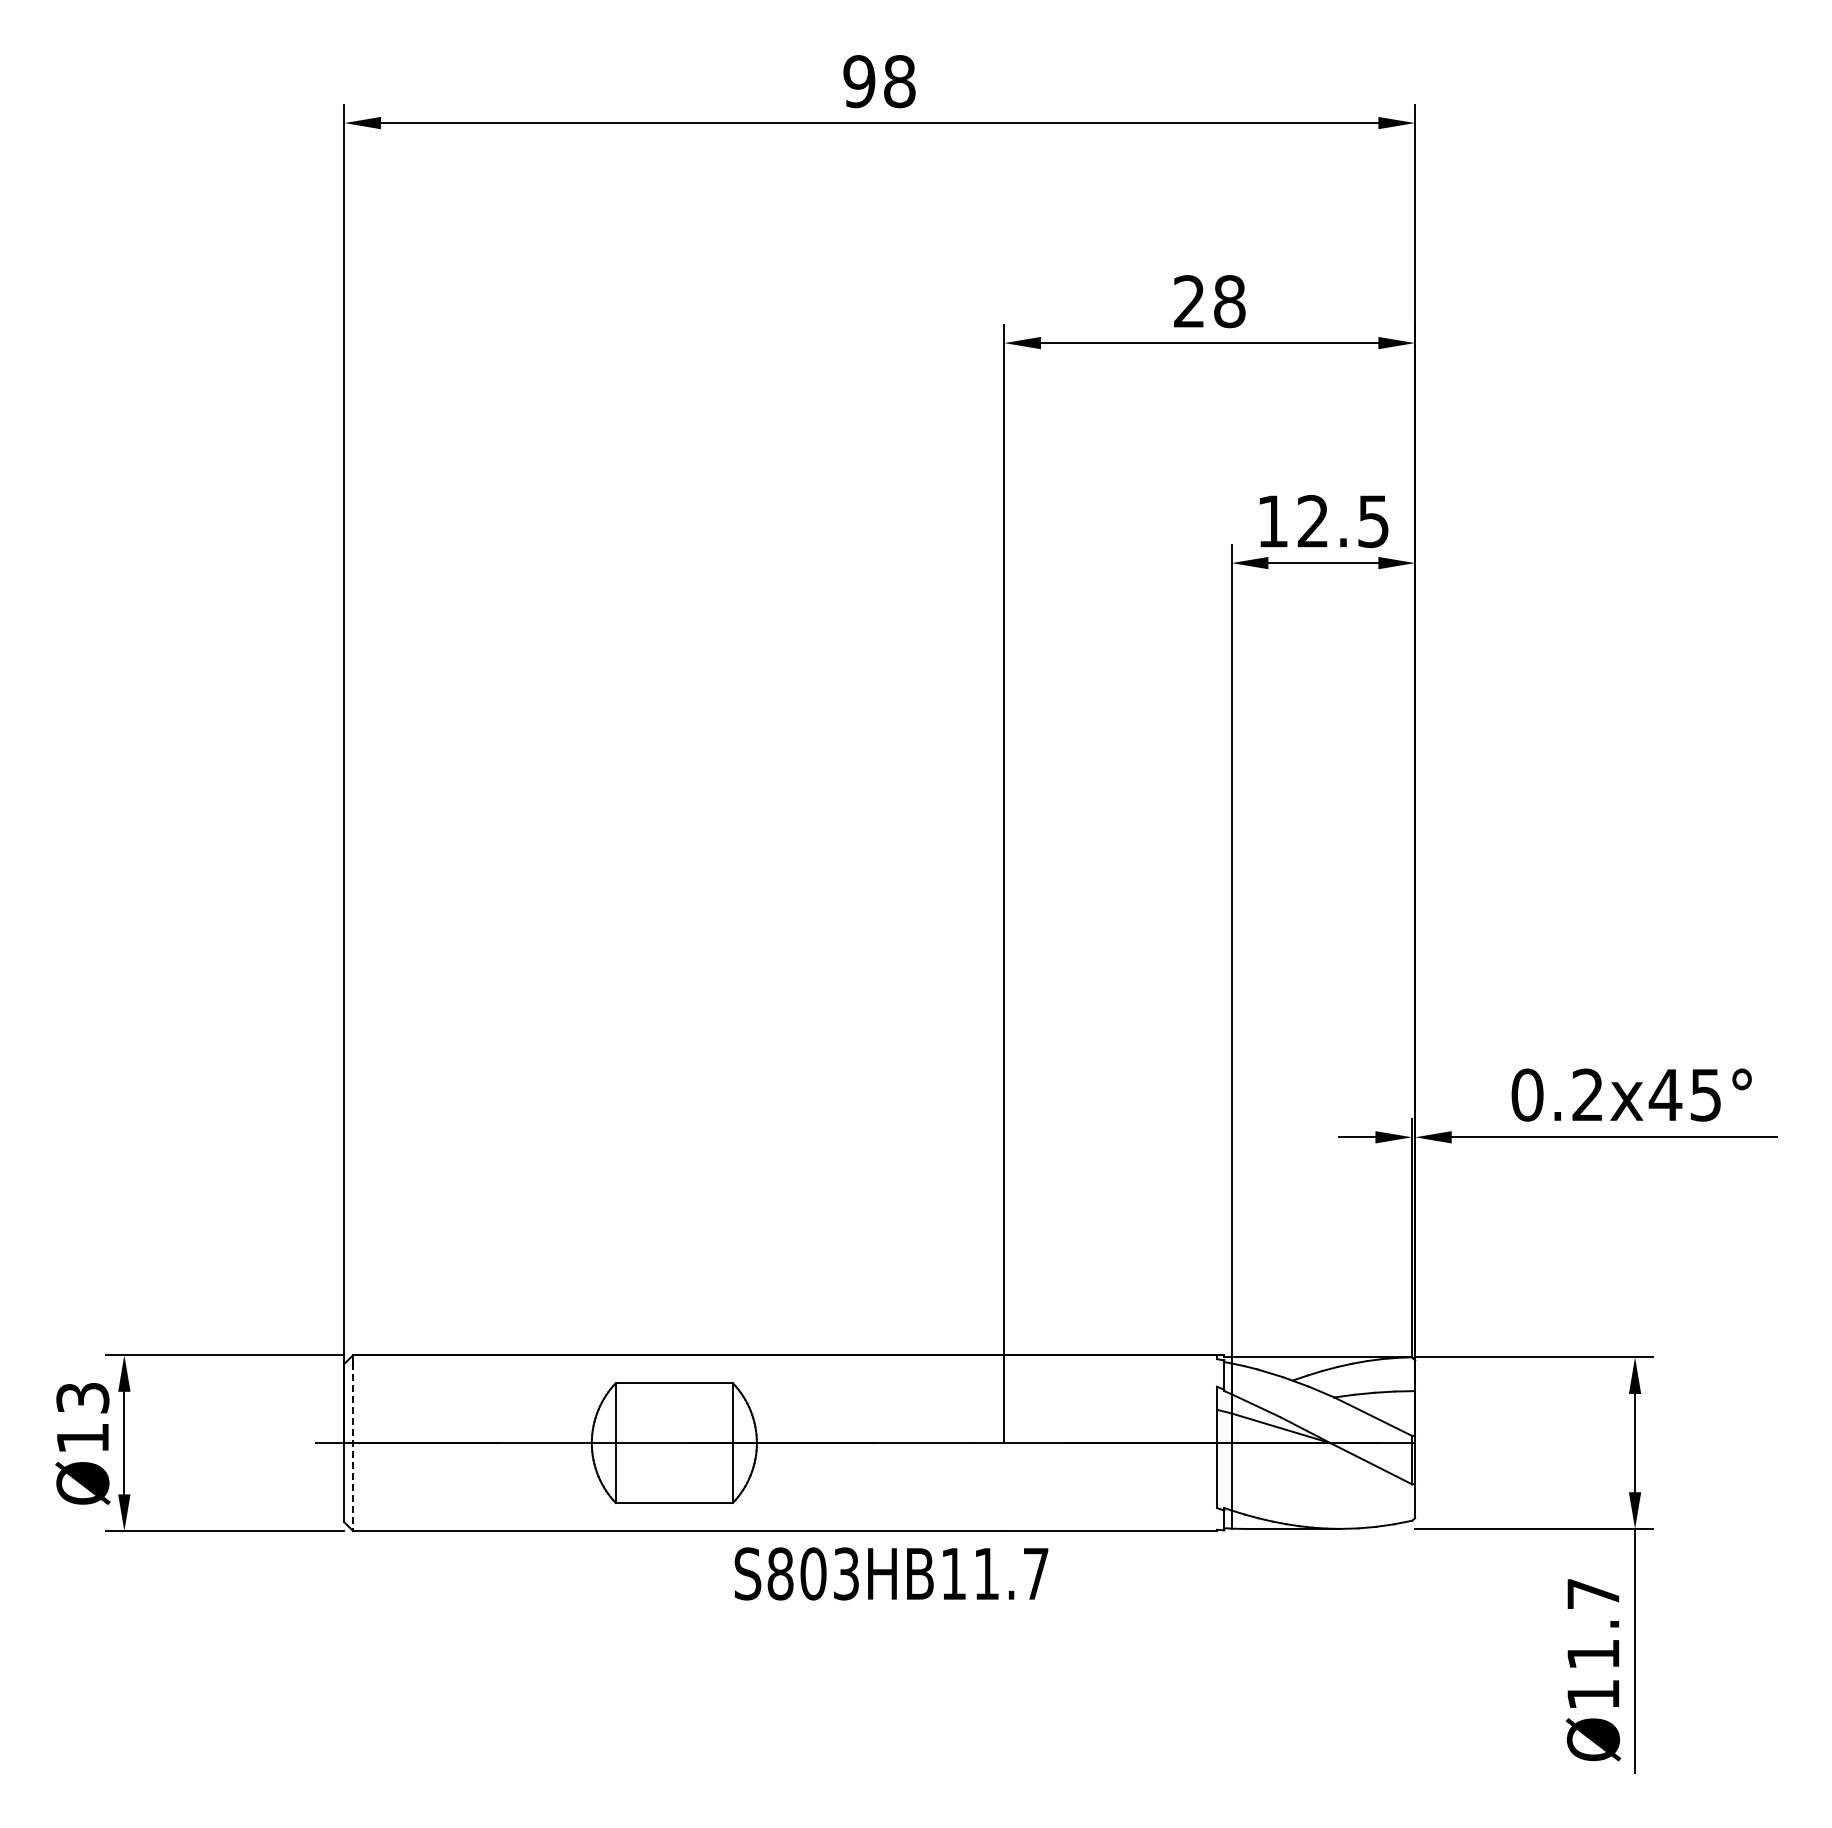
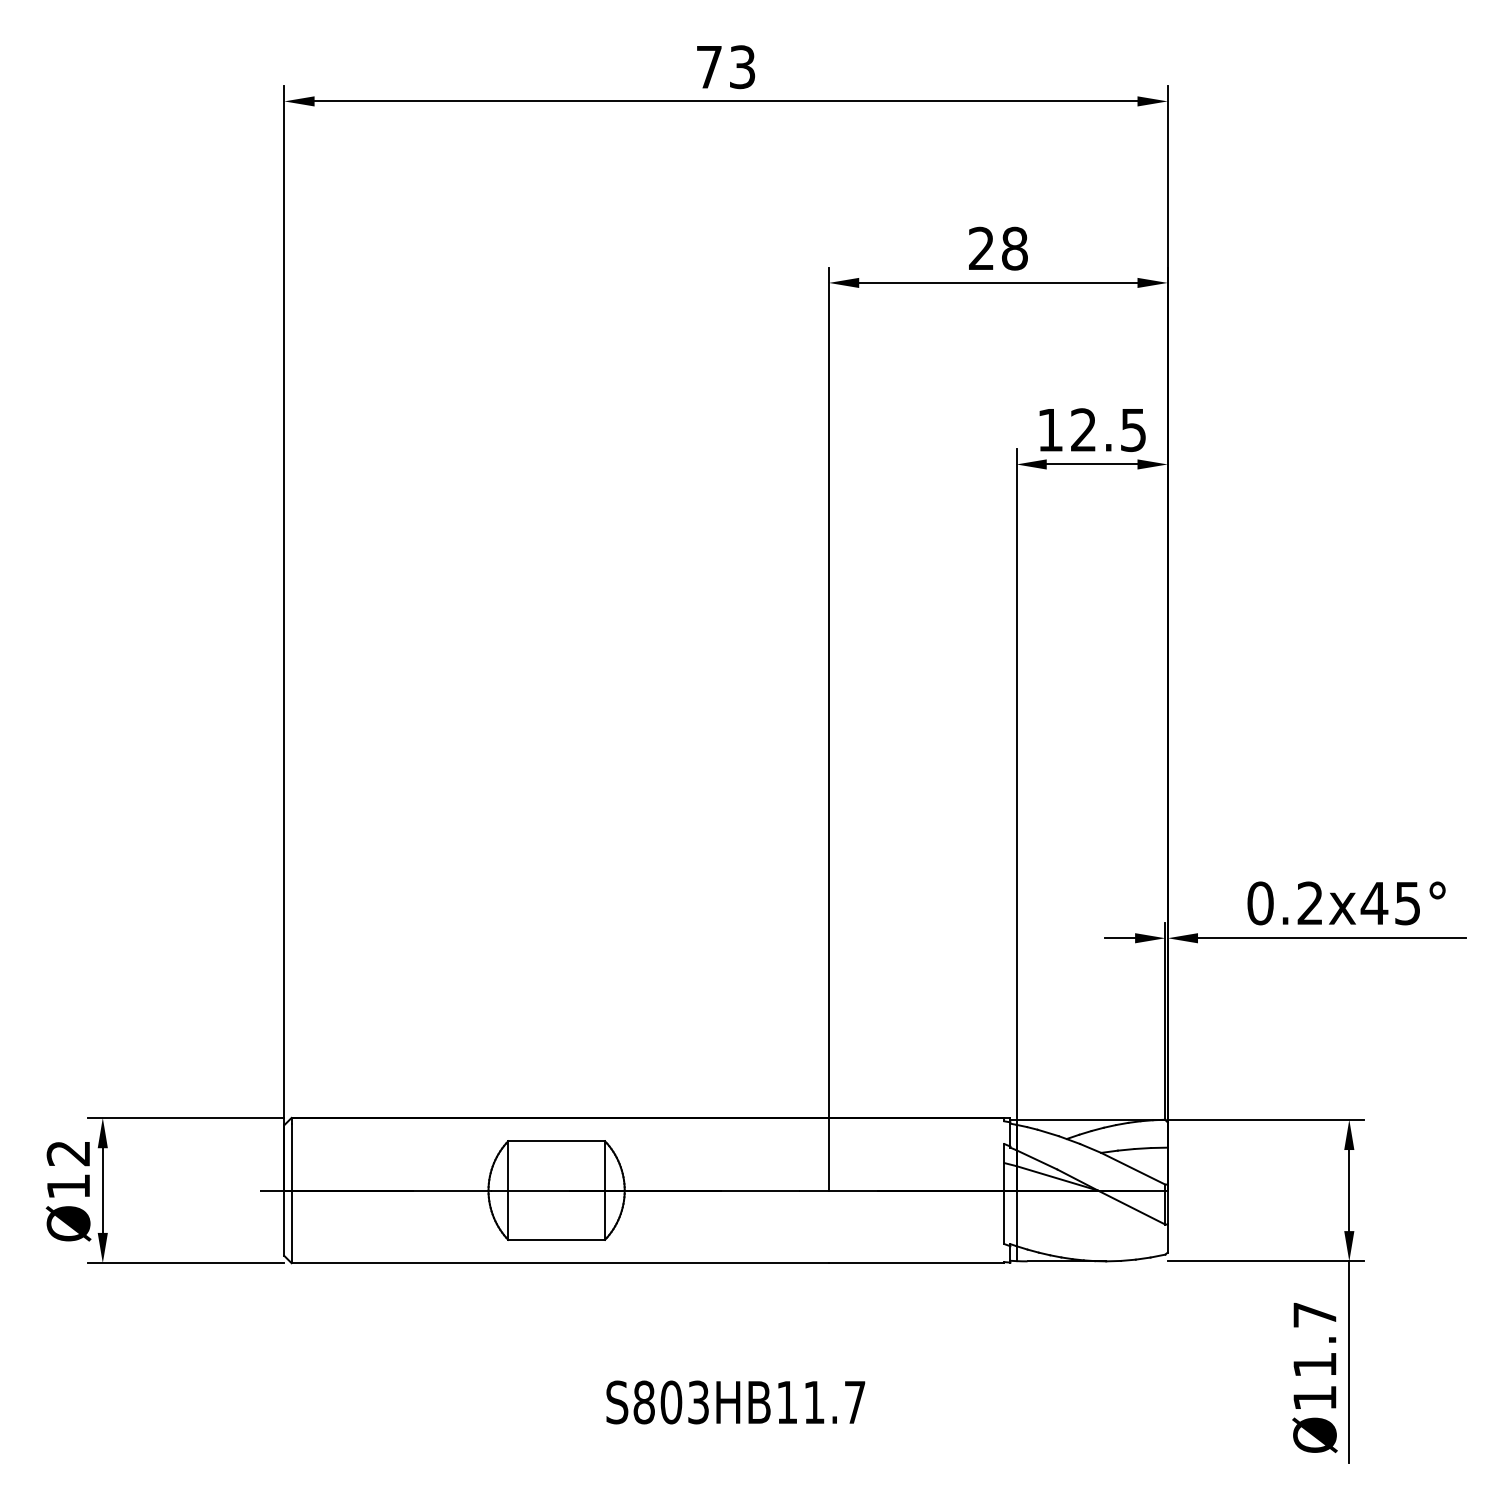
text: (879, 81) -> (725, 67), 98 -> 73
text: (82, 1398) -> (68, 1153), Ø13 -> Ø12
line: (353, 1447) -> (291, 1194), dashed -> solid
text: (891, 1573) -> (735, 1402), moved

